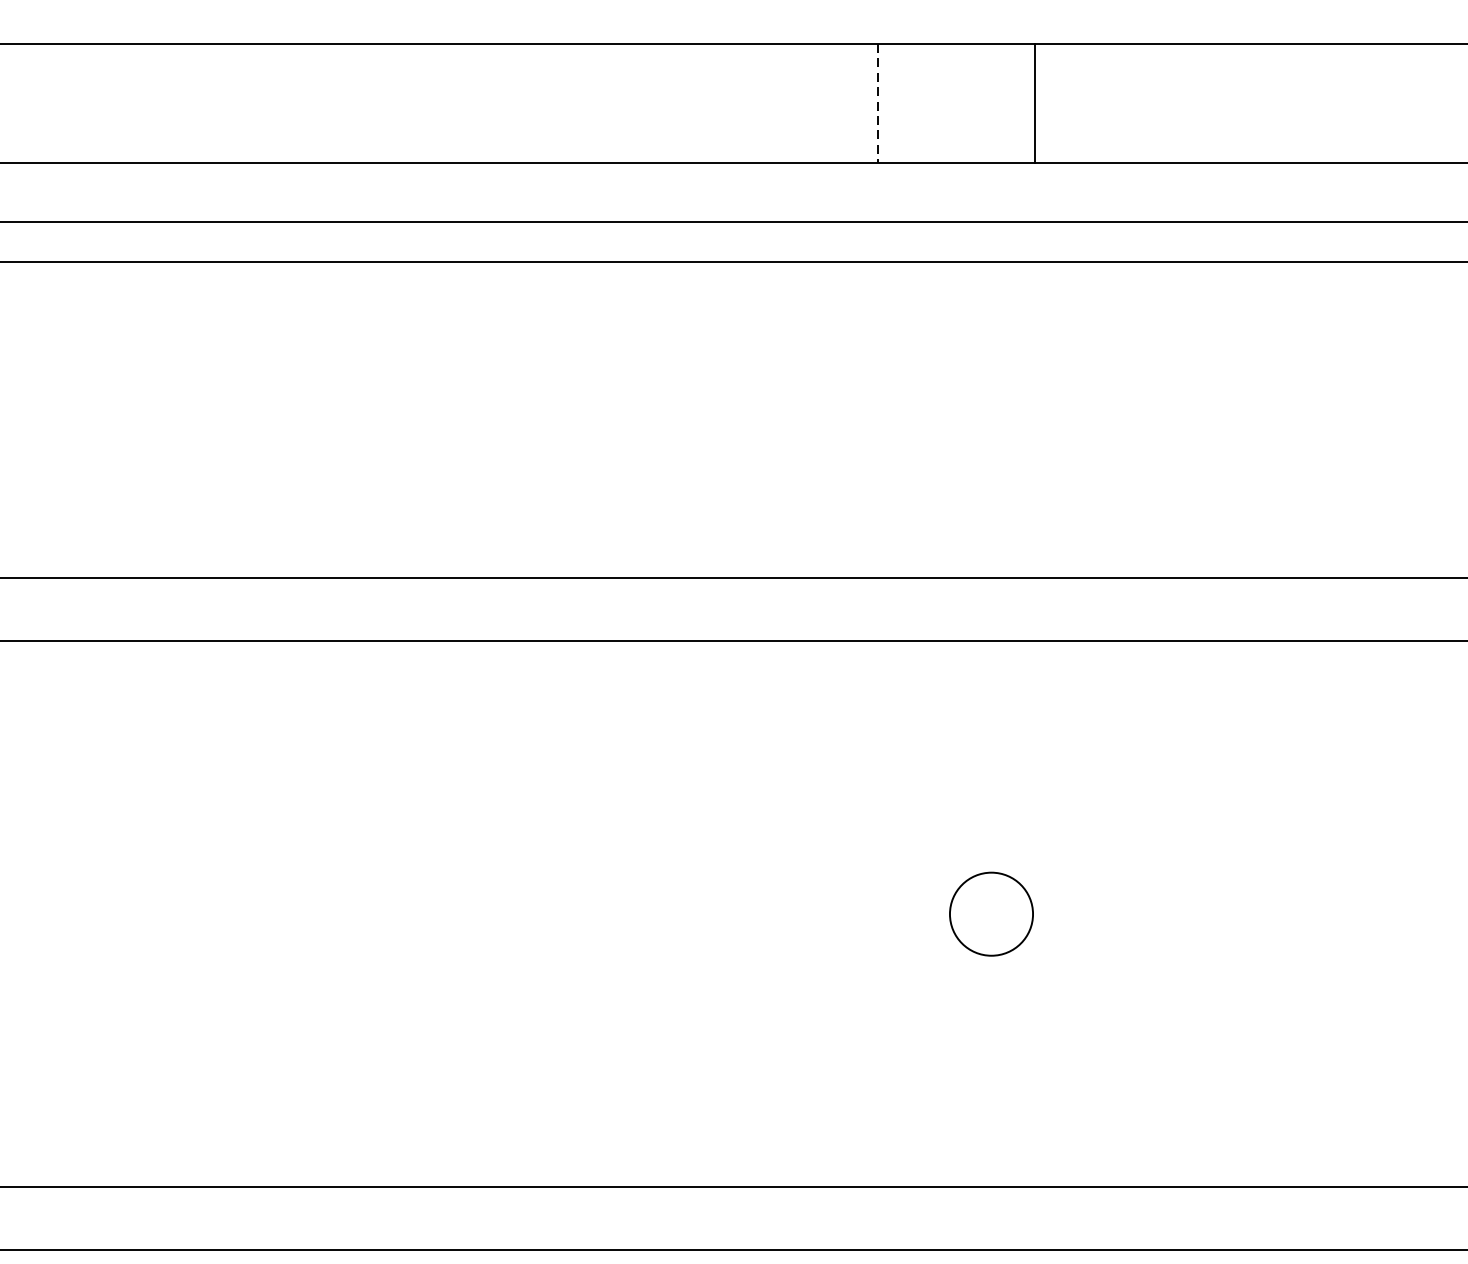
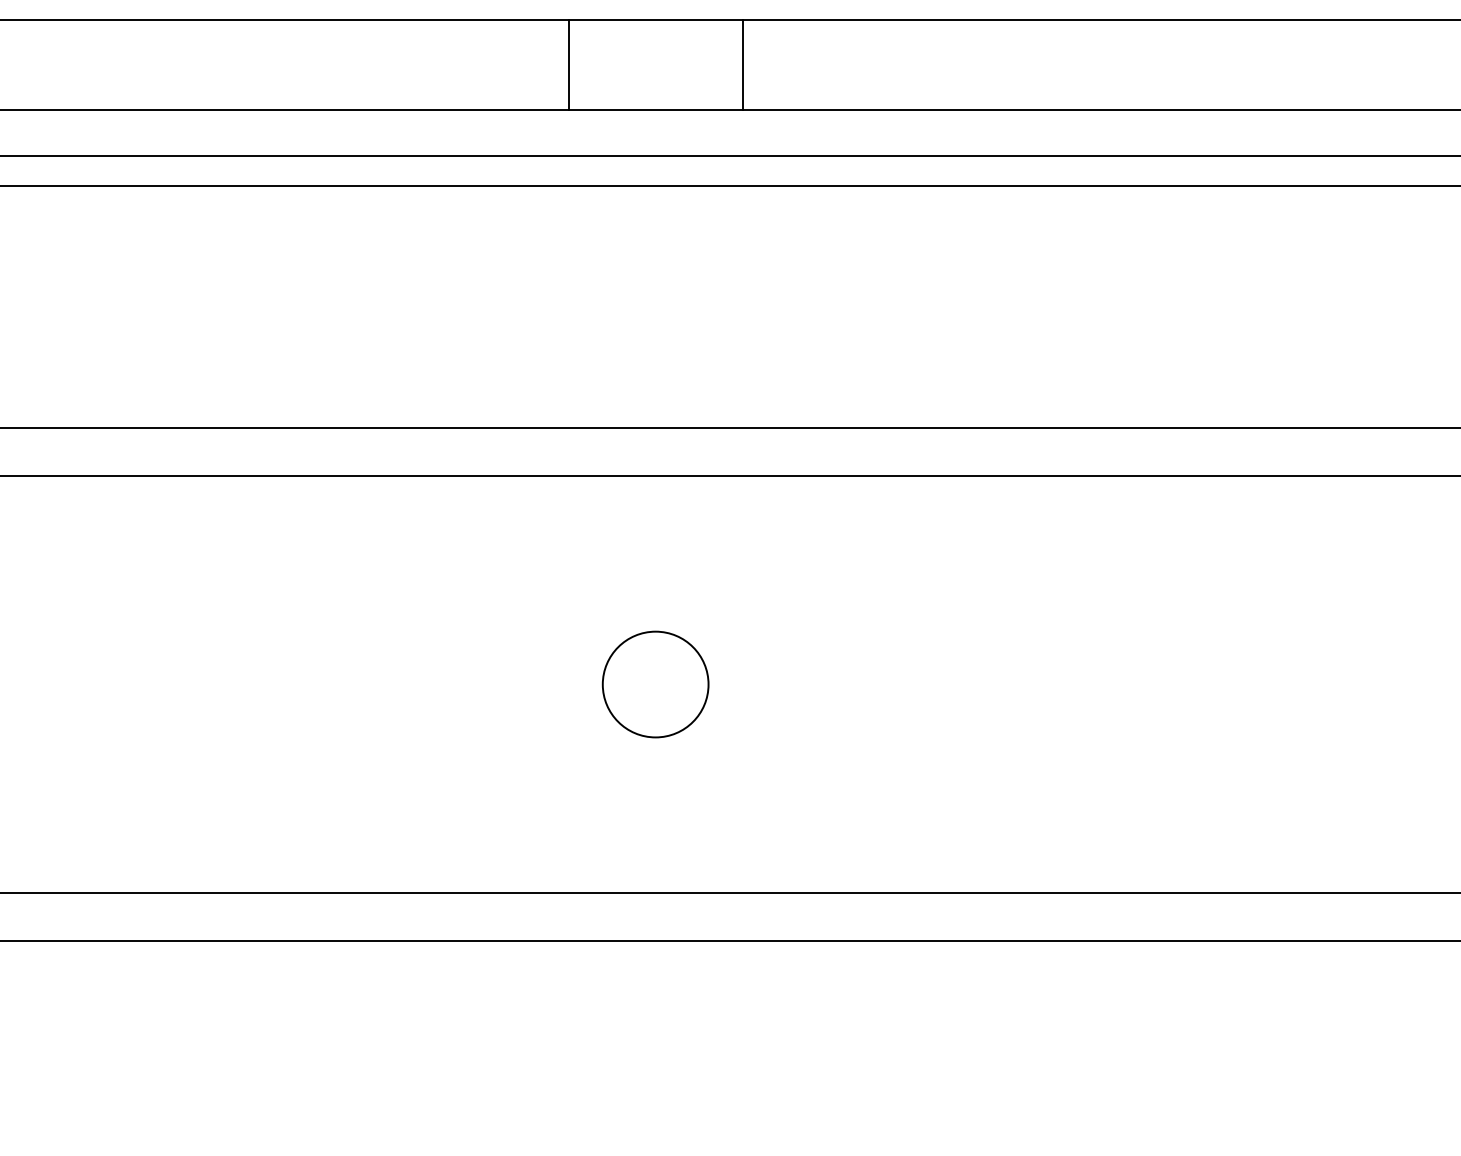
line: (1034, 102) -> (742, 64), moved
line: (877, 103) -> (568, 65), dashed -> solid
circle: (991, 914) -> (655, 684), size x1.67

